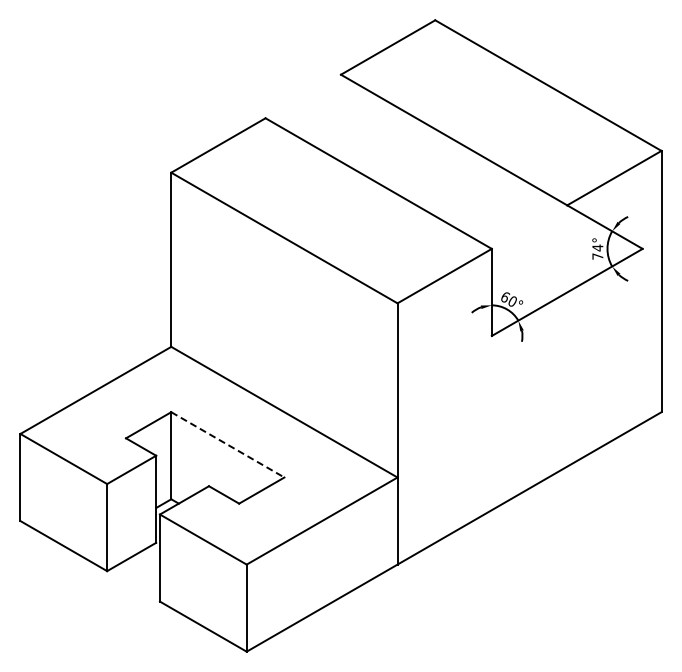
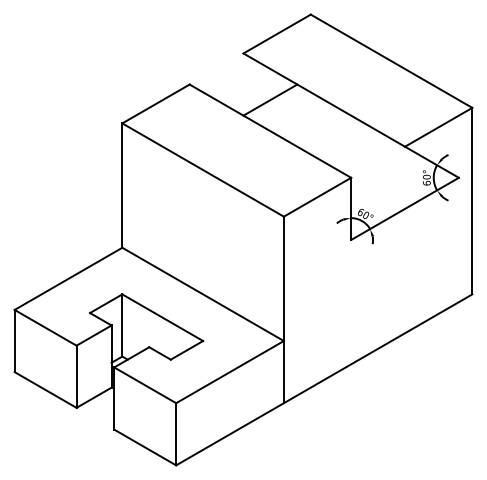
line: (378, 139) -> (270, 99), added
text: (597, 251) -> (426, 179), 74° -> 60°
line: (228, 445) -> (163, 318), dashed -> solid

